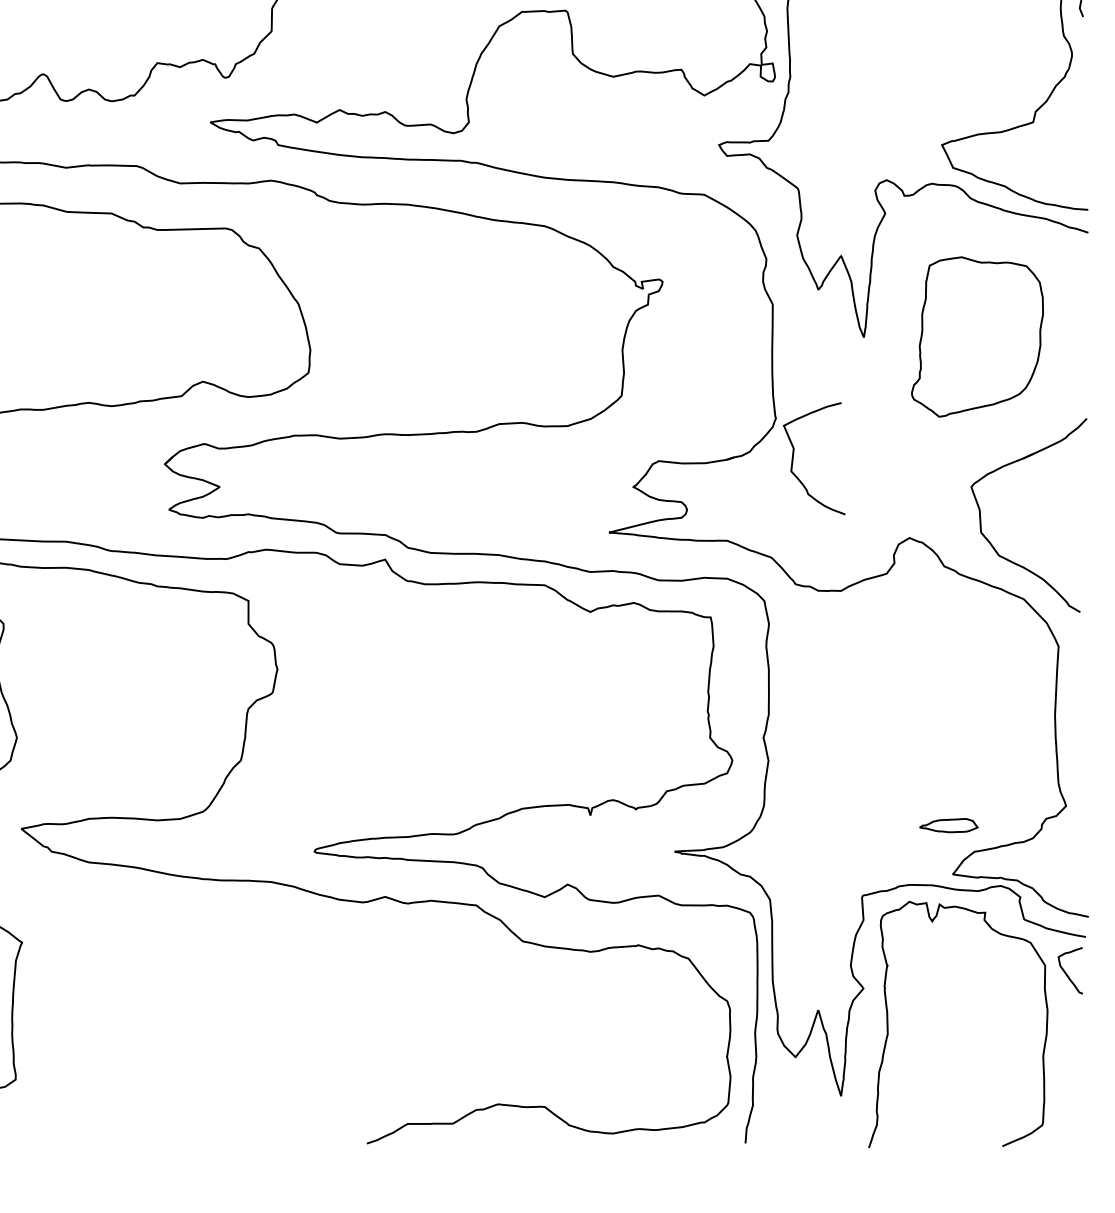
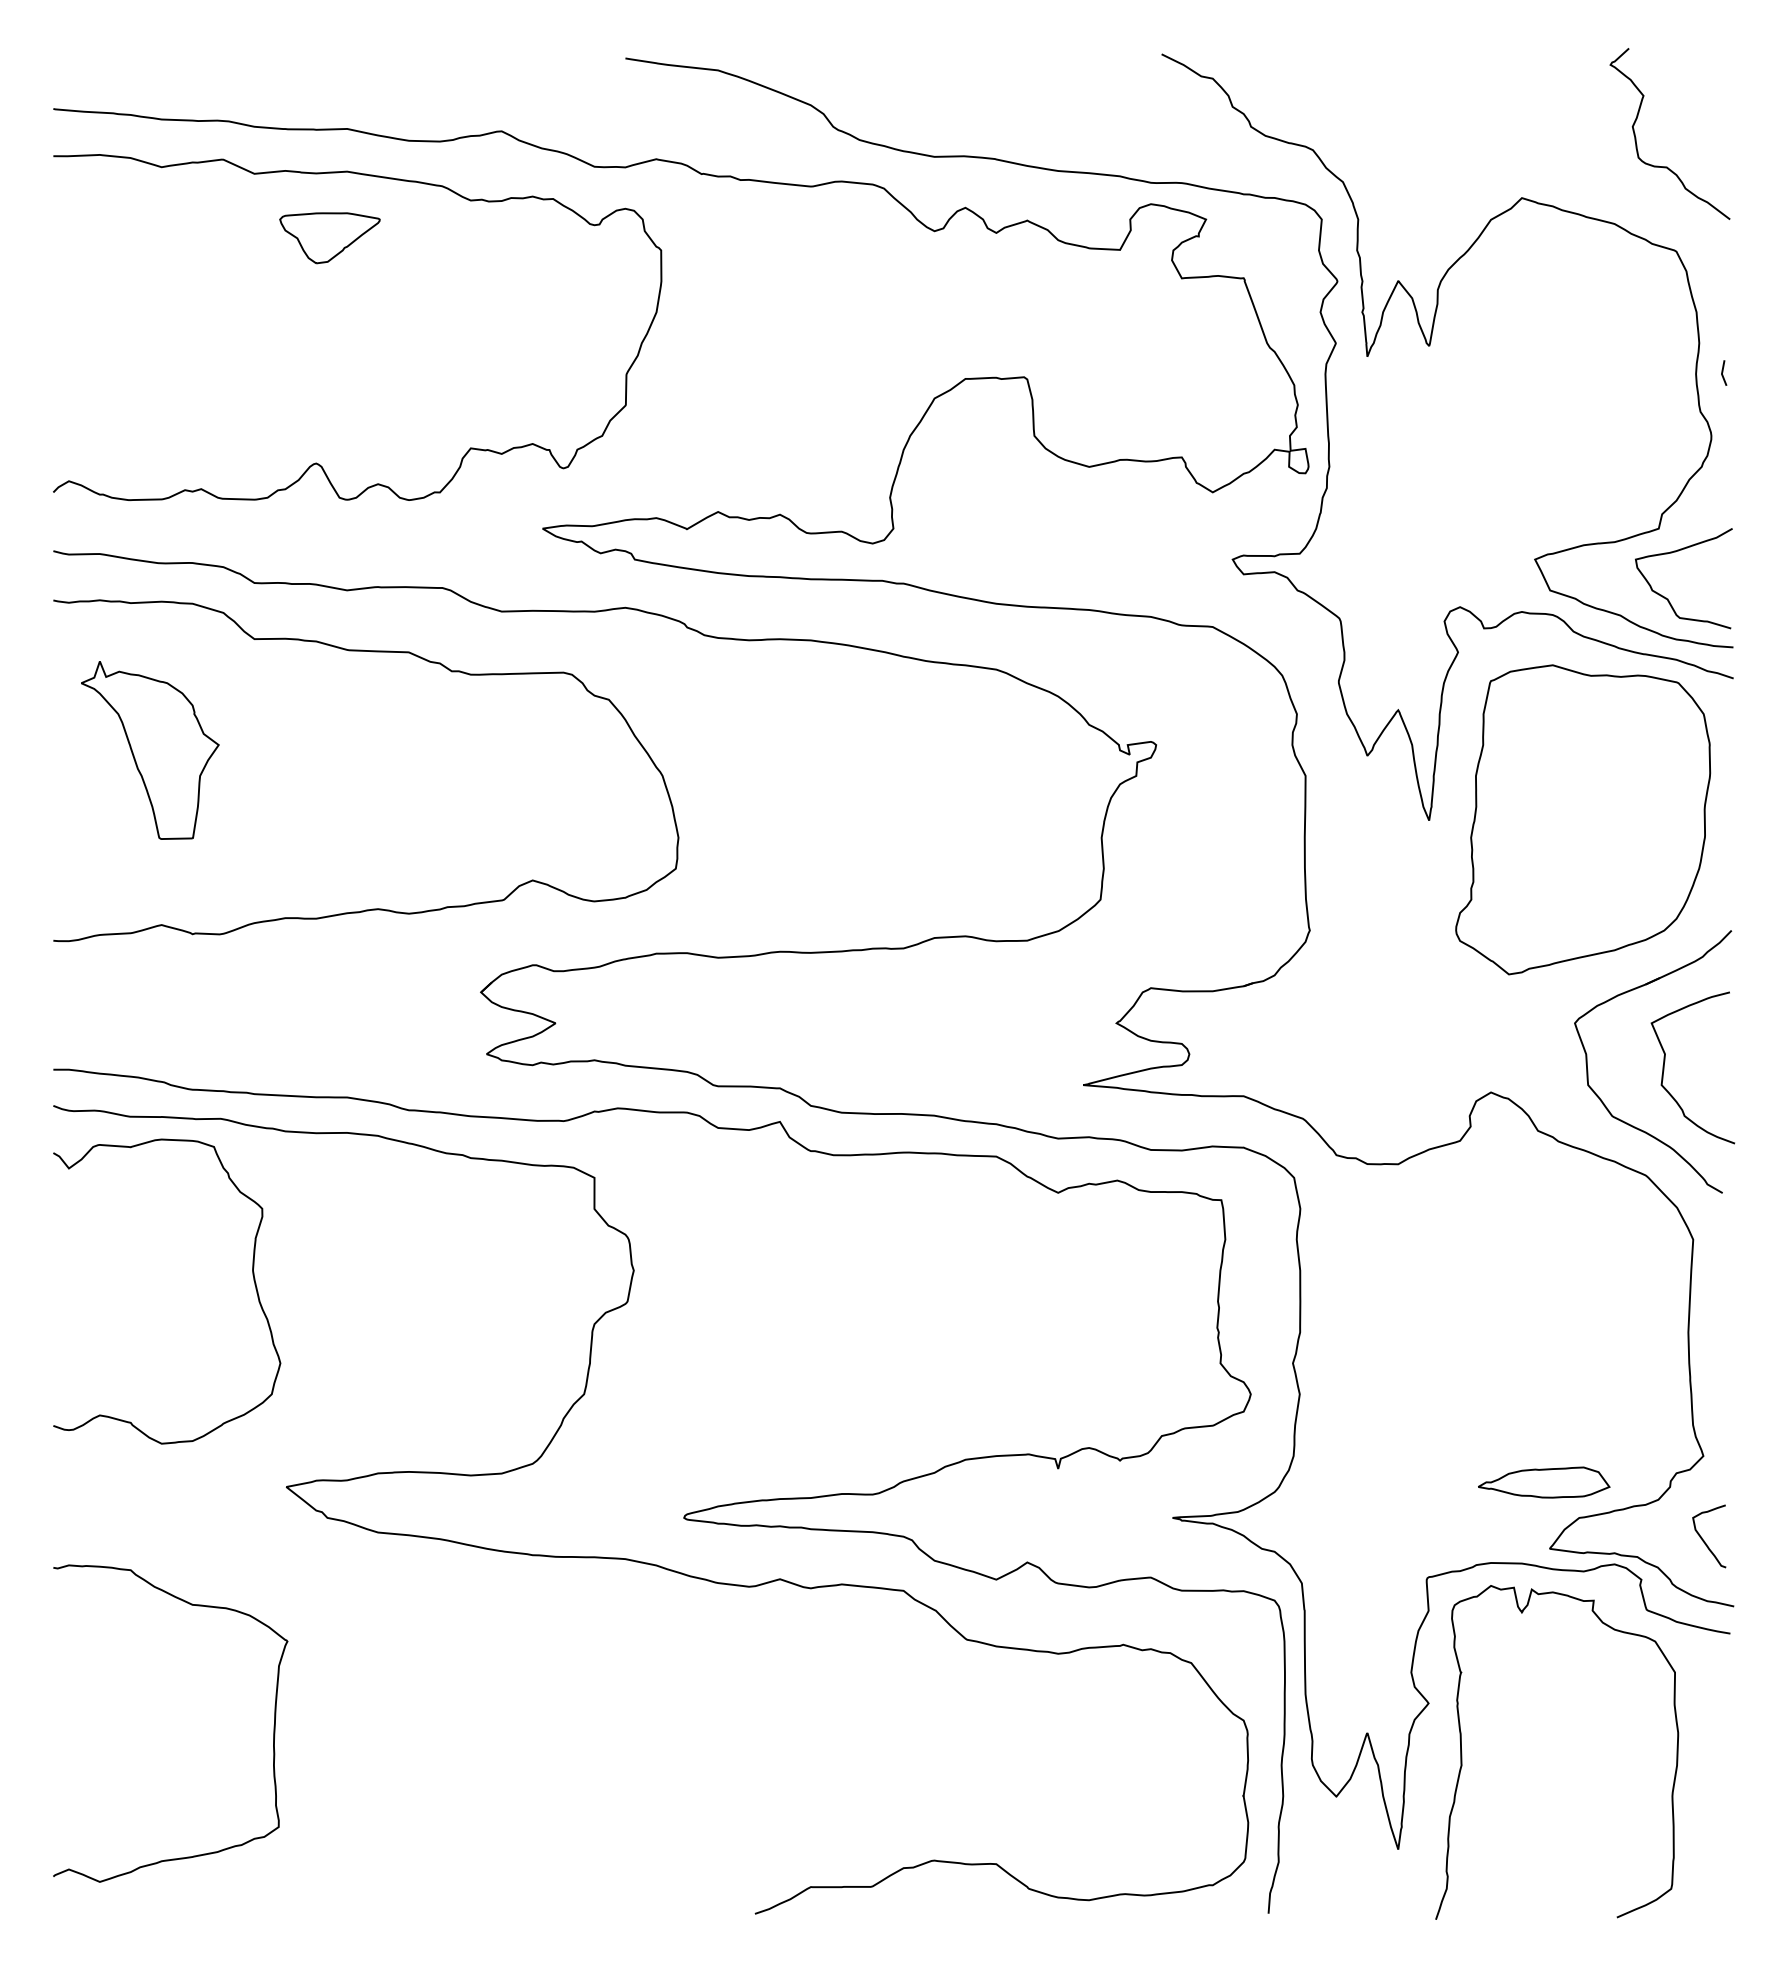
curve: (1040, 173) -> (1668, 598), added
part: (977, 336) -> (1583, 819), size x1.43
curve: (794, 453) -> (1665, 1061), moved
part: (948, 825) -> (1544, 1482), size x1.67
curve: (1066, 973) -> (1704, 1540), moved

